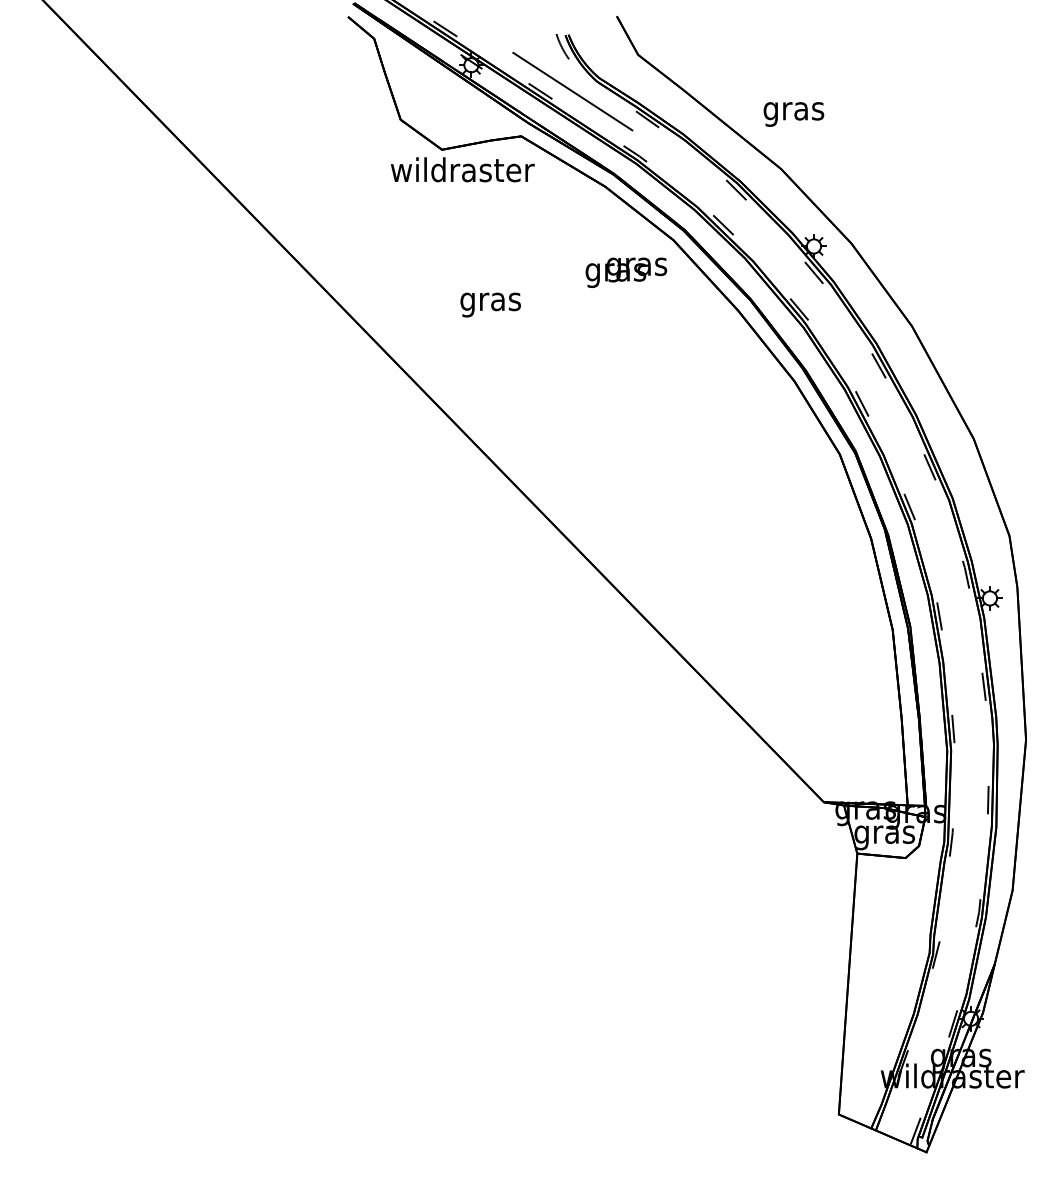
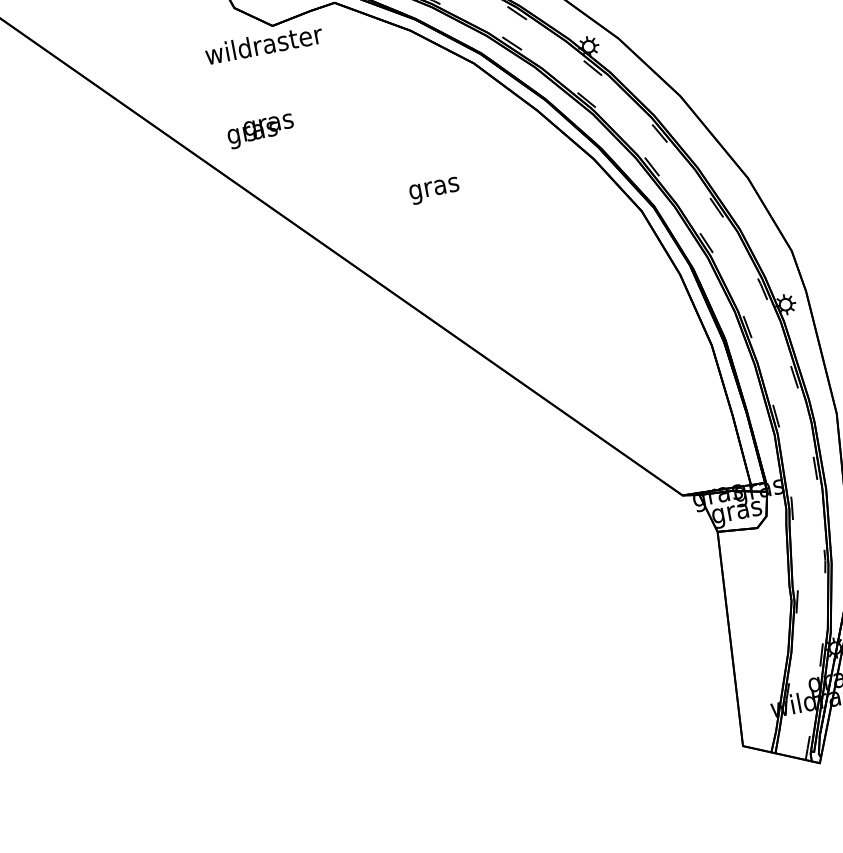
text: (462, 169) -> (263, 44), moved
text: (626, 272) -> (261, 131), moved
text: (490, 304) -> (434, 190), moved

